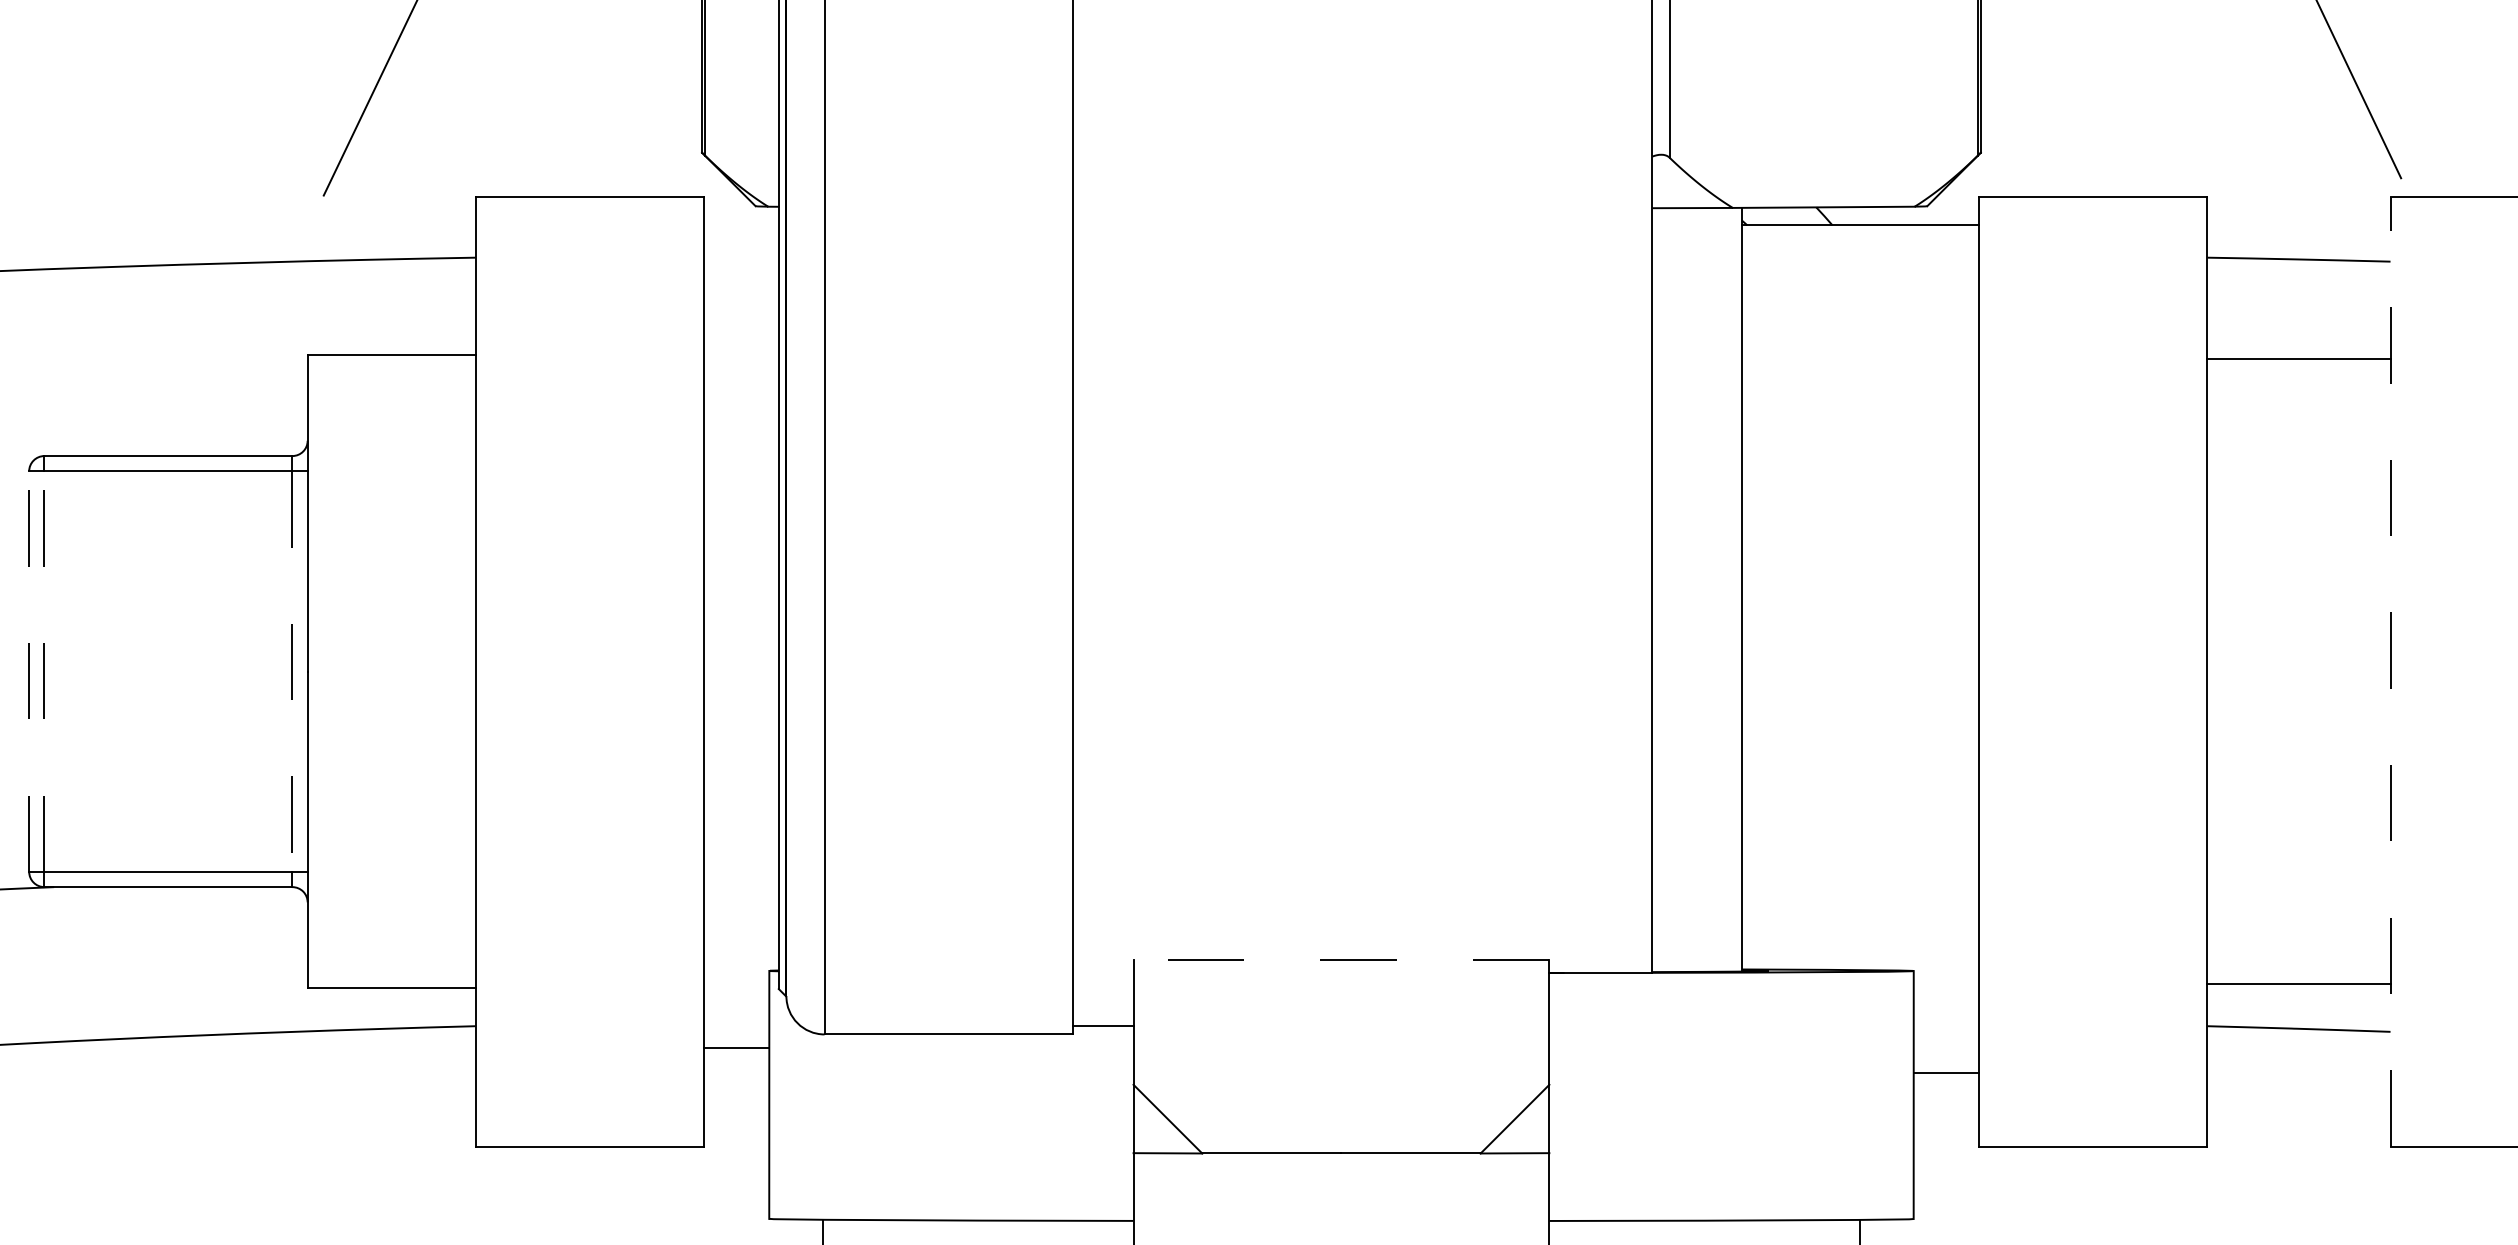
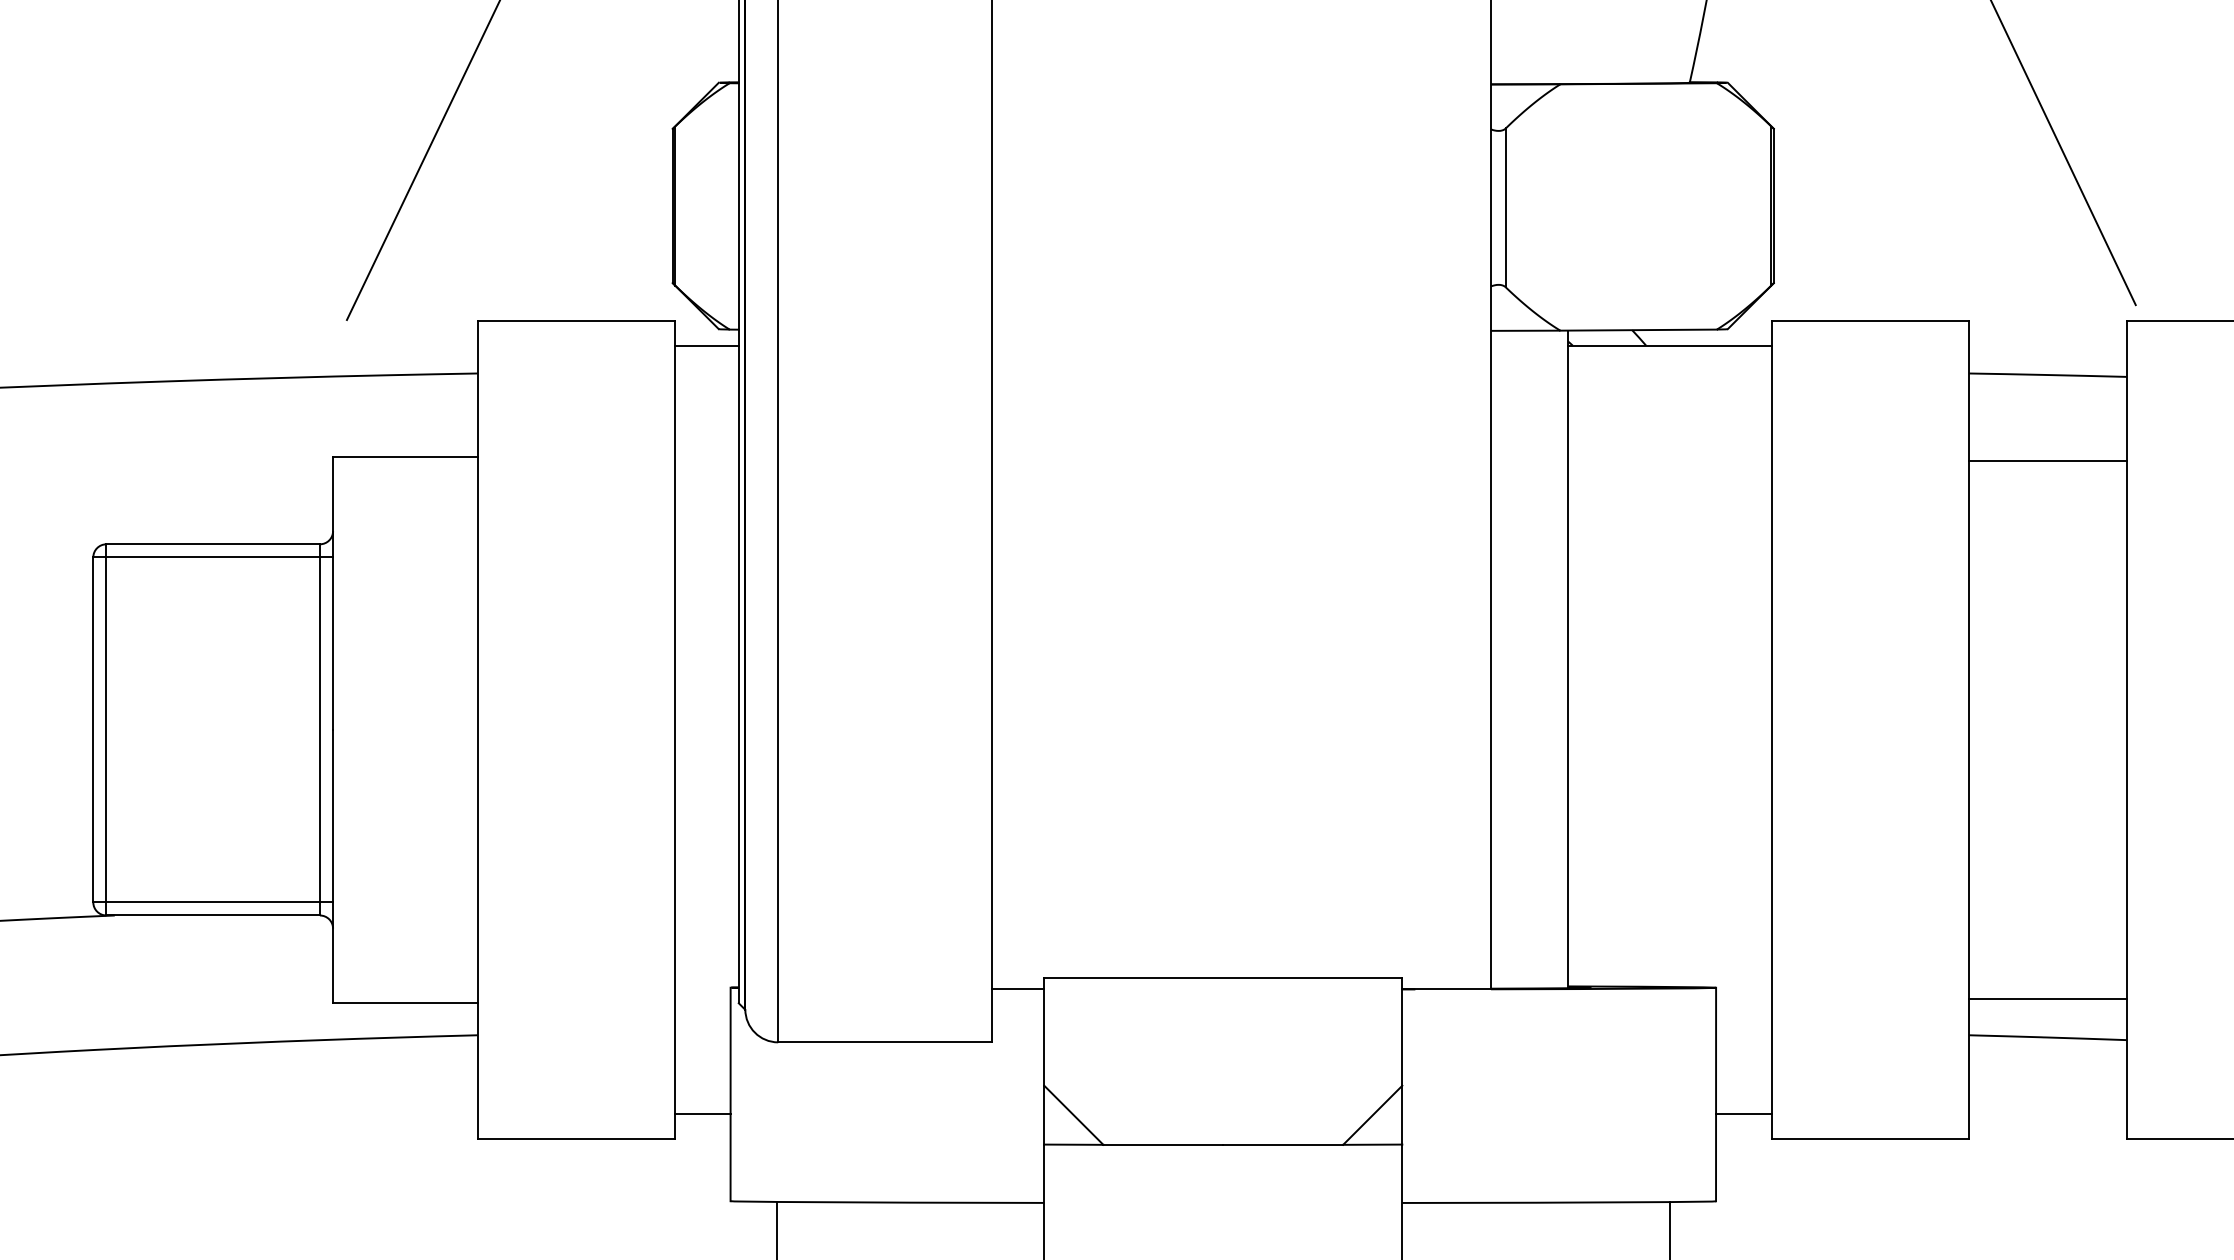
line: (741, 225) -> (706, 345), added
line: (29, 671) -> (93, 729), dashed -> solid
line: (44, 671) -> (106, 729), dashed -> solid
line: (2390, 671) -> (2126, 729), dashed -> solid
line: (291, 672) -> (319, 730), dashed -> solid
line: (1340, 960) -> (1222, 978), dashed -> solid
line: (1102, 1026) -> (1017, 989), moved
line: (736, 1048) -> (702, 1114), moved
line: (1945, 1072) -> (1743, 1114), moved

